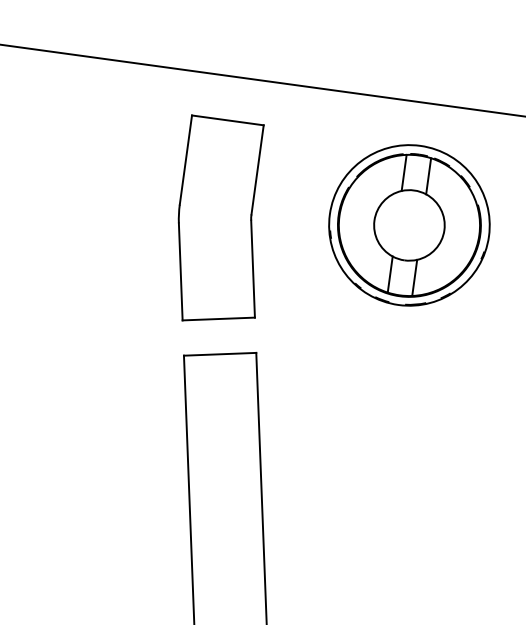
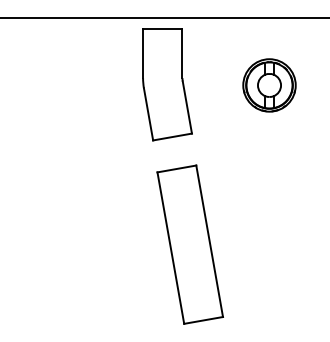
part: (222, 222) -> (167, 84), moved
part: (409, 225) -> (269, 85), size x0.6

